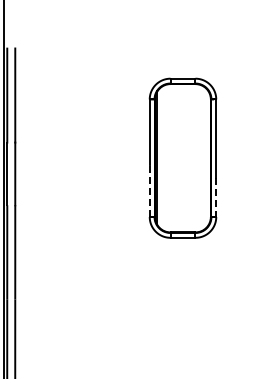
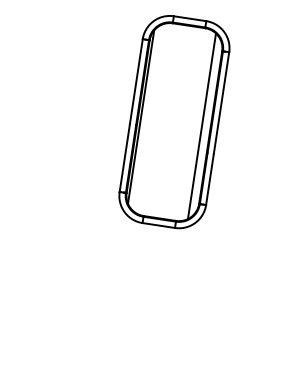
line: (204, 157) -> (202, 125), added
line: (149, 190) -> (124, 157), dashed -> solid
line: (216, 197) -> (210, 179), dashed -> solid

